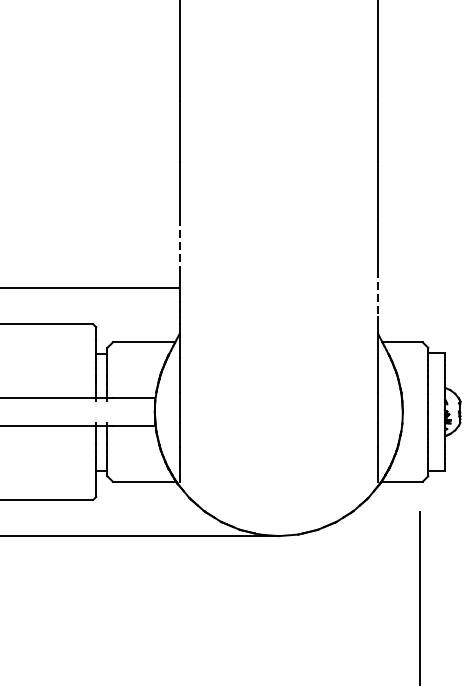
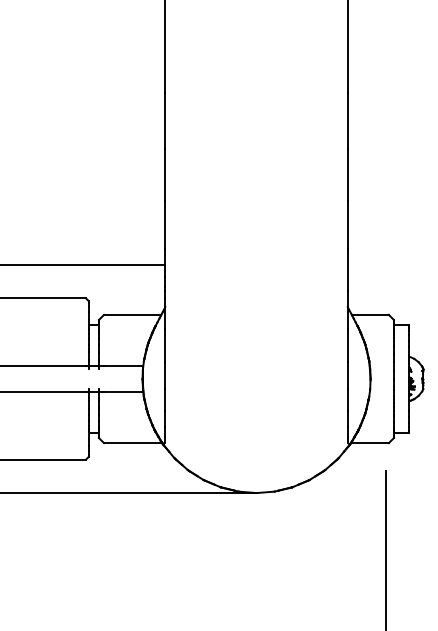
line: (179, 244) -> (165, 224), dashed -> solid
line: (377, 294) -> (347, 270), dashed -> solid

